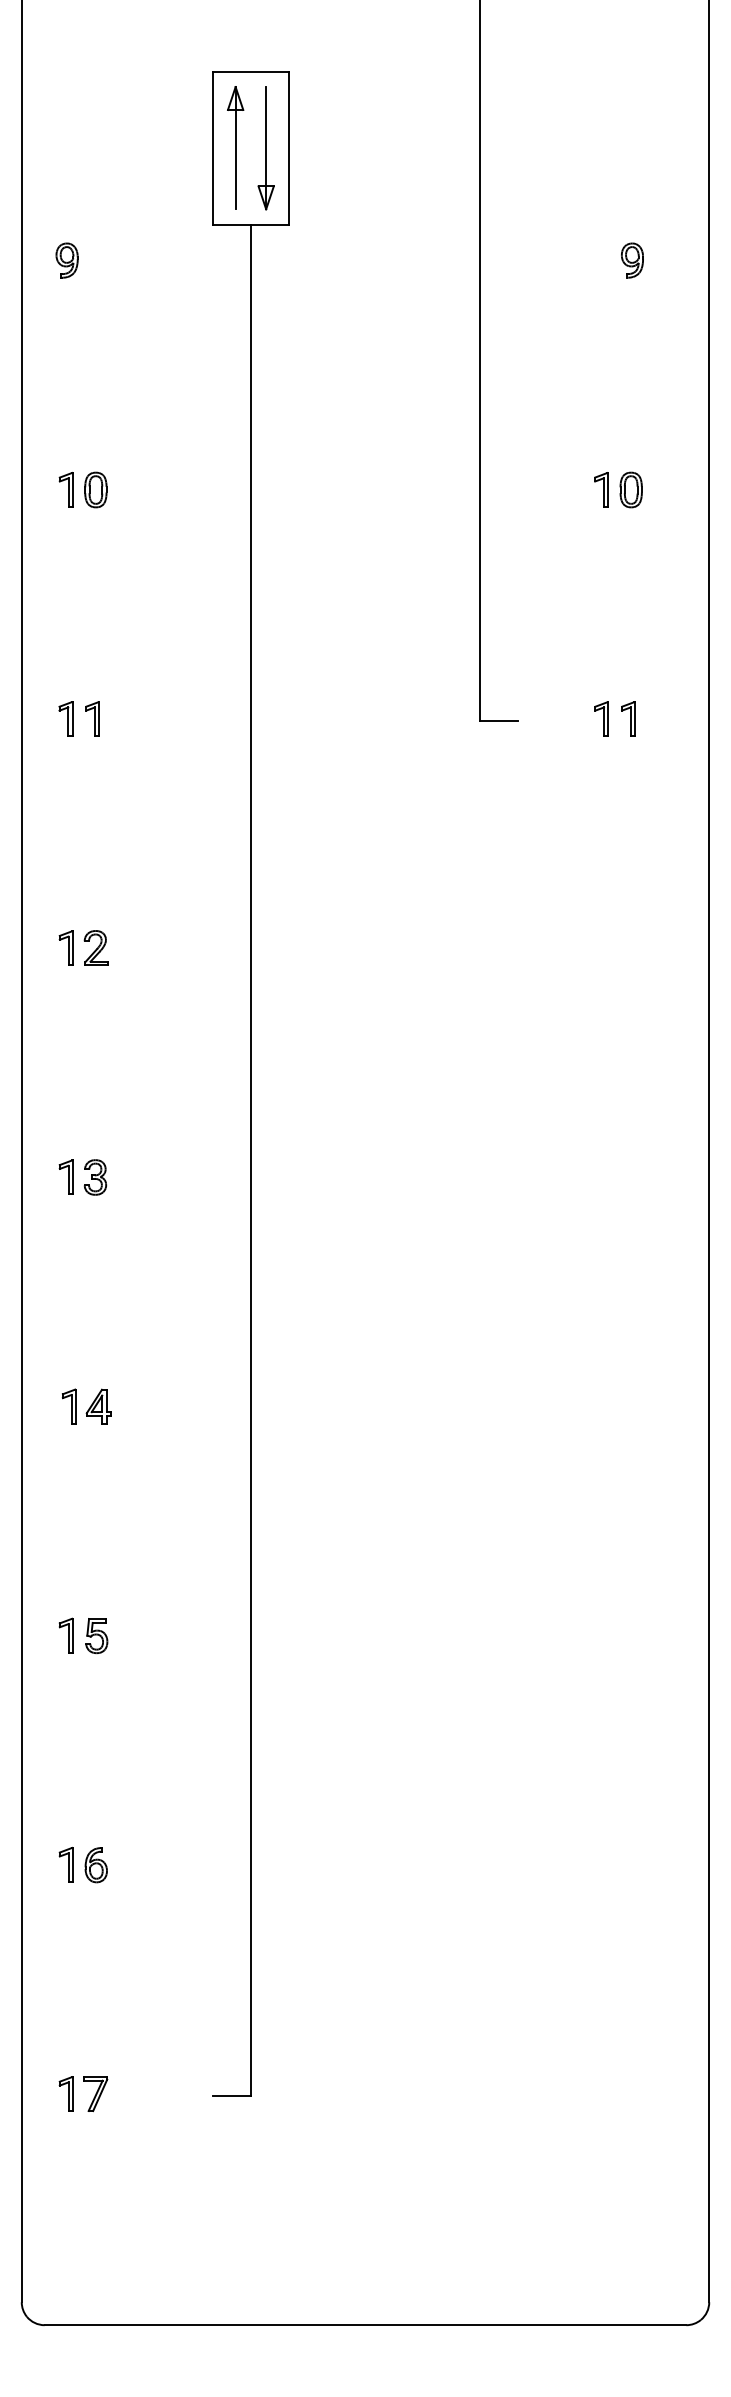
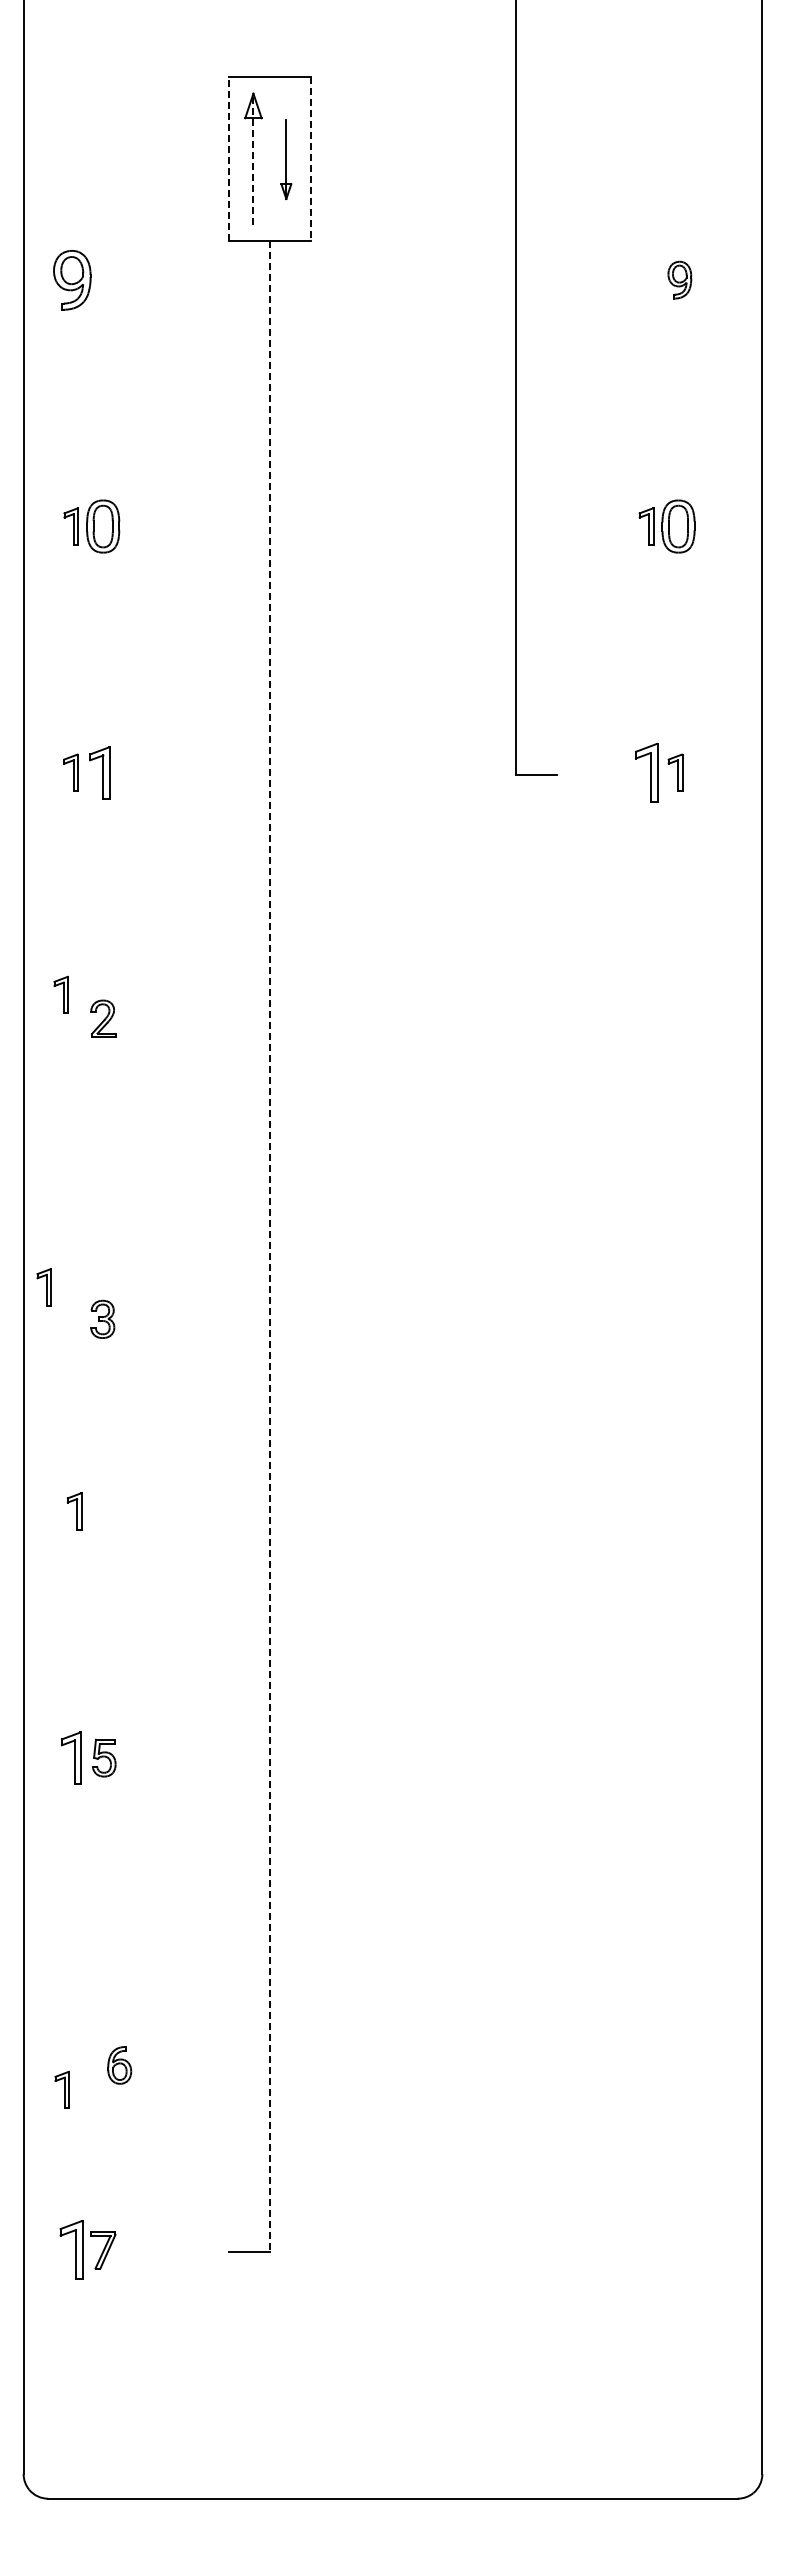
line: (212, 147) -> (228, 158), solid -> dashed
line: (235, 148) -> (253, 159), solid -> dashed
part: (266, 148) -> (286, 159), size x0.6
line: (288, 148) -> (310, 159), solid -> dashed
part: (67, 259) -> (72, 279), size x1.6
part: (96, 489) -> (103, 526), size x1.4
part: (631, 489) -> (678, 526), size x1.4
part: (92, 718) -> (99, 772), size x1.4
part: (601, 718) -> (646, 772), size x1.6
part: (65, 947) -> (60, 994), moved
line: (250, 1159) -> (269, 1246), solid -> dashed
part: (95, 1176) -> (102, 1318), moved
part: (65, 1177) -> (43, 1287), moved
part: (98, 1406) -> (106, 1511), removed
part: (65, 1635) -> (70, 1757), size x1.4
part: (65, 1864) -> (61, 2089), moved
part: (96, 1865) -> (119, 2065), moved
part: (65, 2094) -> (70, 2250), size x1.6

